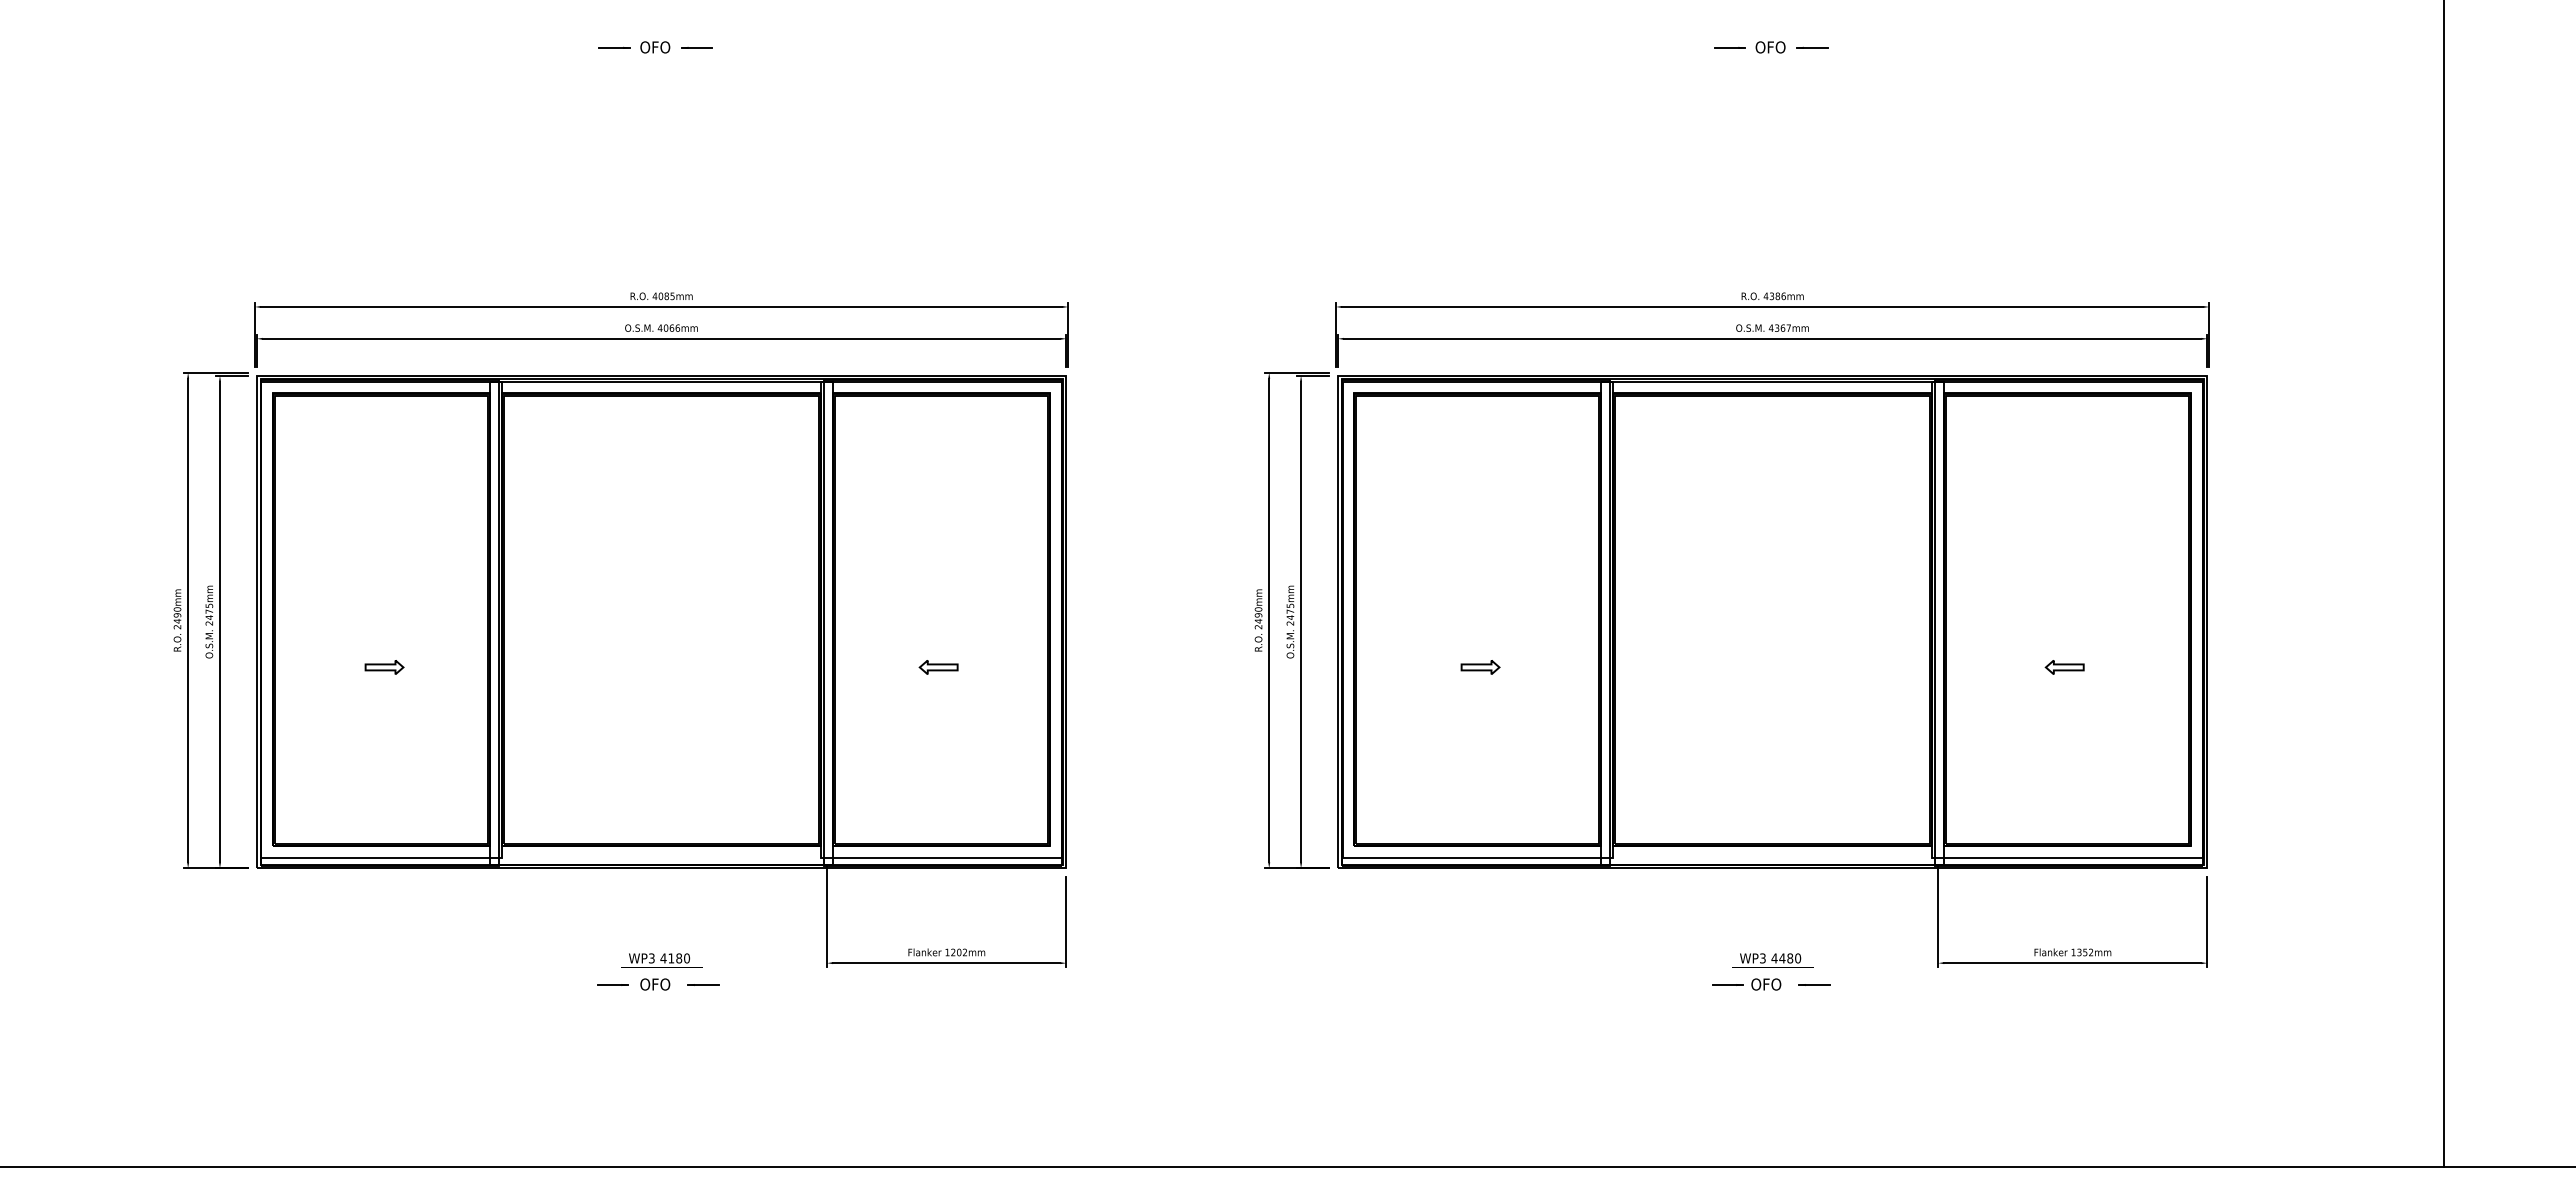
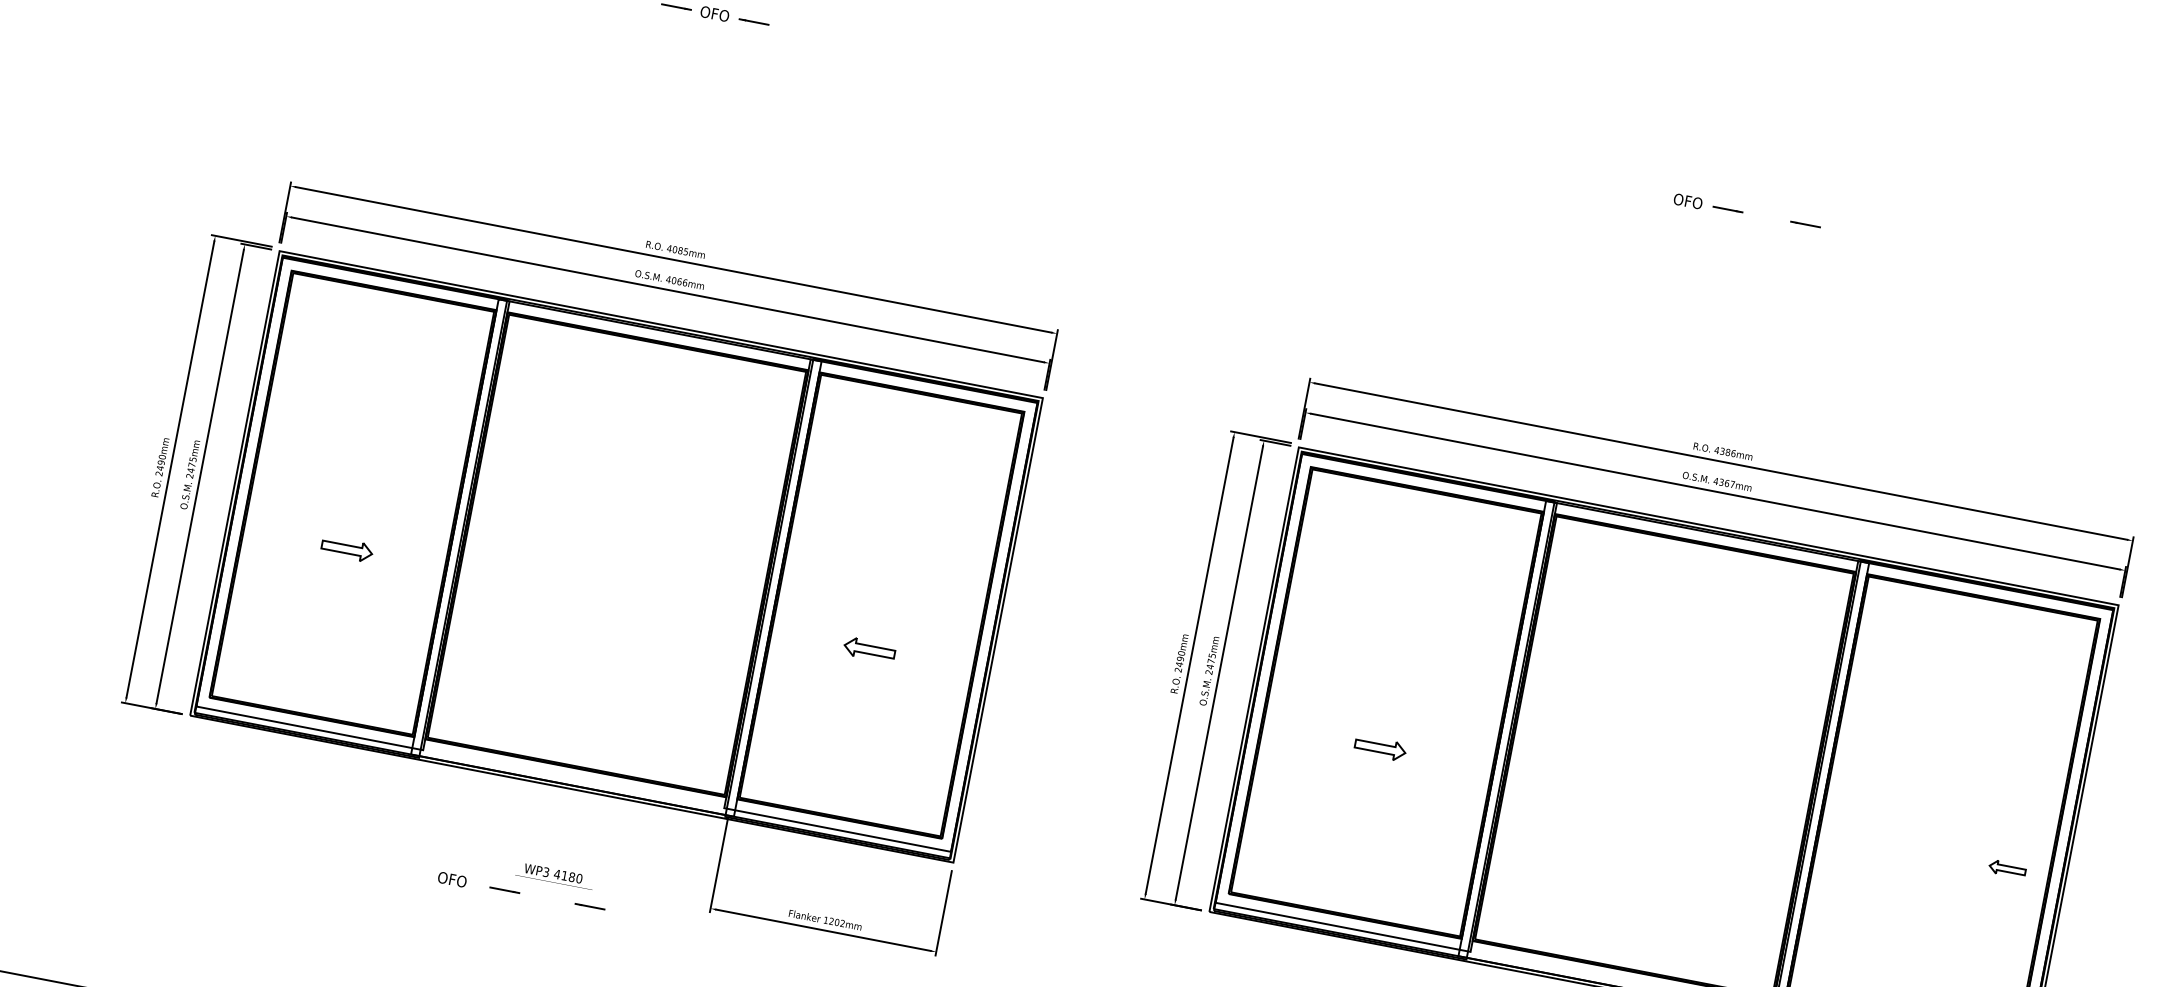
text: (1770, 47) -> (1688, 201), moved
part: (384, 667) -> (347, 549), size x1.4
part: (938, 667) -> (869, 650), size x1.4
part: (1480, 667) -> (1380, 748), size x1.4
part: (2064, 667) -> (2007, 869), moved
text: (655, 984) -> (452, 879), moved

